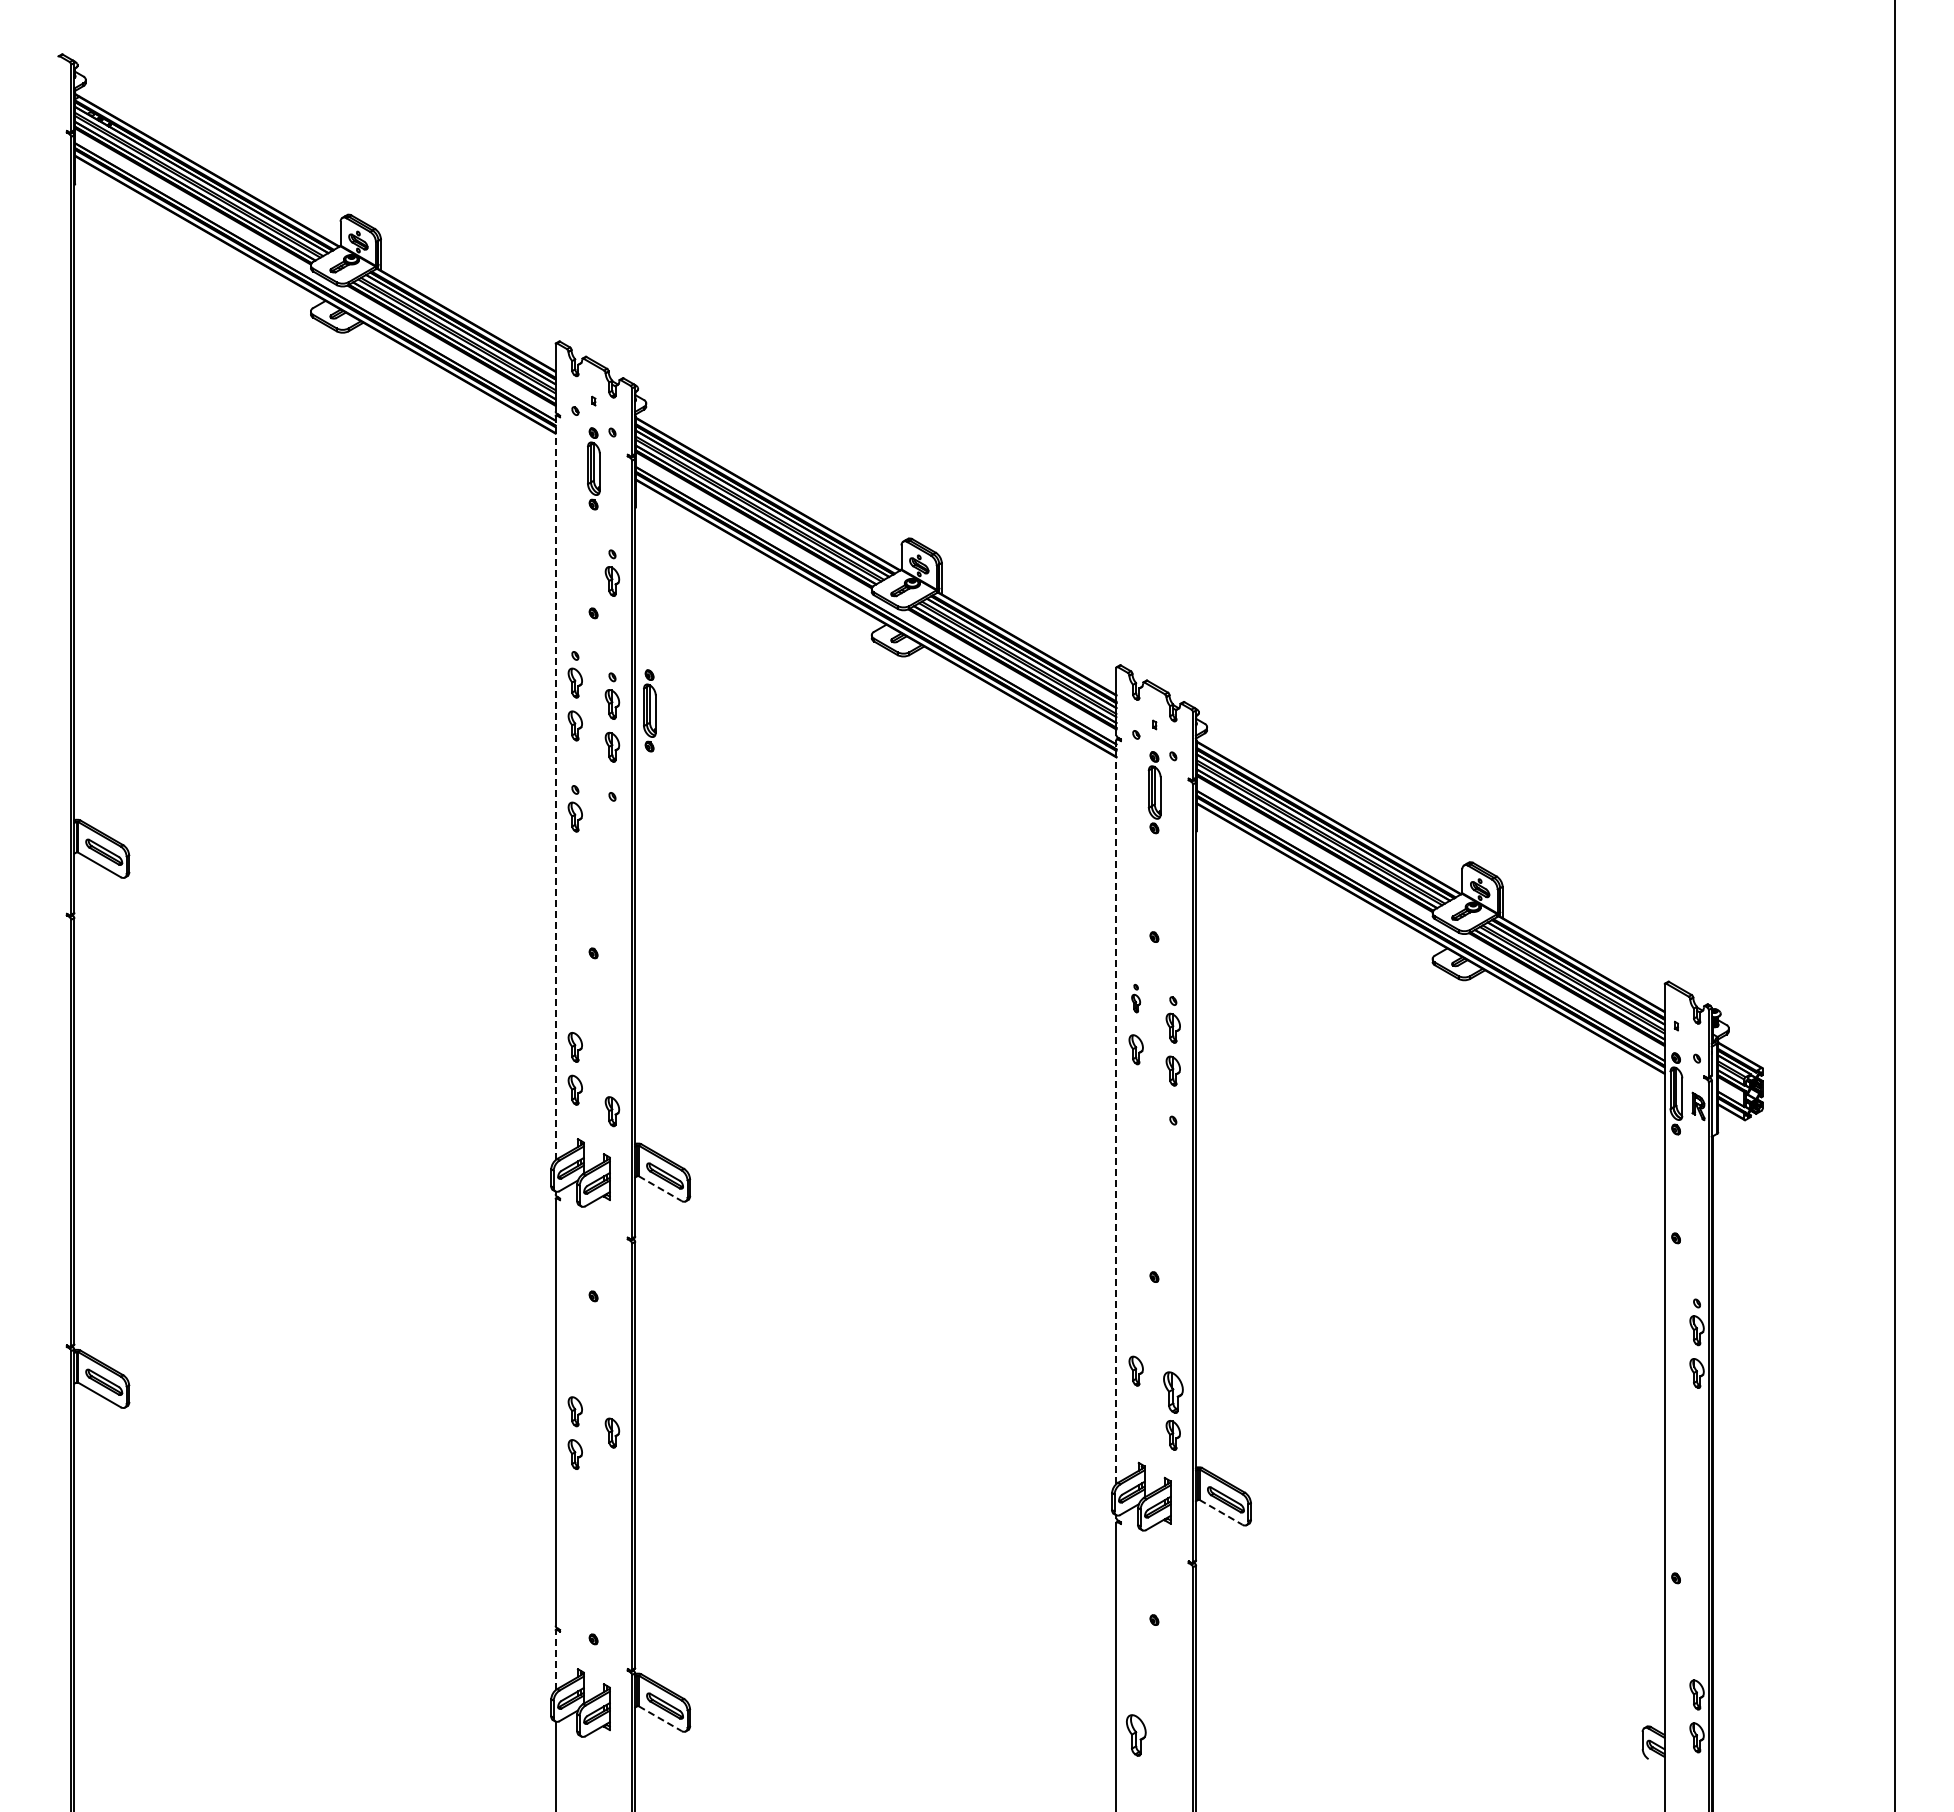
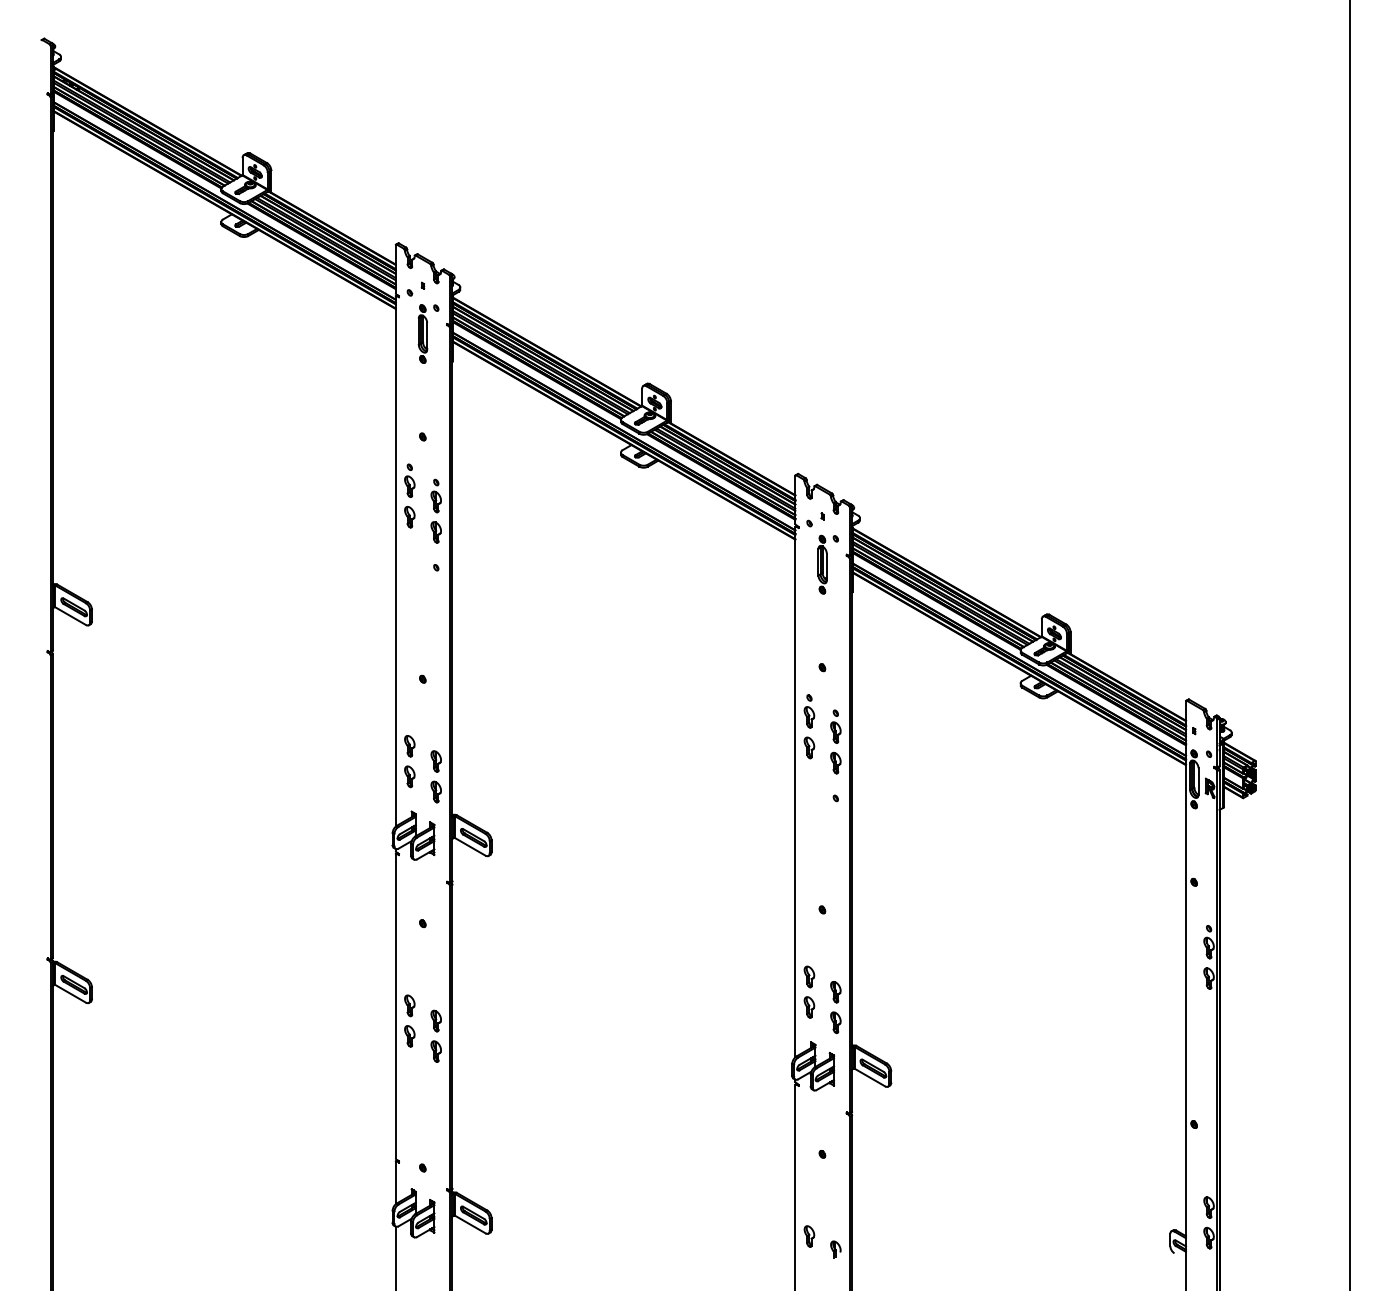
part: (612, 572) -> (436, 407), removed
part: (649, 710) -> (462, 506), removed
line: (555, 788) -> (395, 561), dashed -> solid
part: (574, 808) -> (409, 576), removed
part: (1135, 998) -> (808, 711), size x1.67
part: (612, 1068) -> (436, 761), added
line: (1116, 1112) -> (795, 792), dashed -> solid
line: (660, 1188) -> (470, 846), dashed -> solid
part: (1172, 1392) -> (835, 992), size x0.71
part: (1135, 1413) -> (808, 1007), added
part: (612, 1475) -> (436, 1051), added
line: (1221, 1512) -> (870, 1077), dashed -> solid
line: (555, 1660) -> (395, 1183), dashed -> solid
line: (660, 1718) -> (470, 1224), dashed -> solid
part: (1135, 1735) -> (808, 1236), size x0.71
part: (1172, 1753) -> (835, 1249), added

